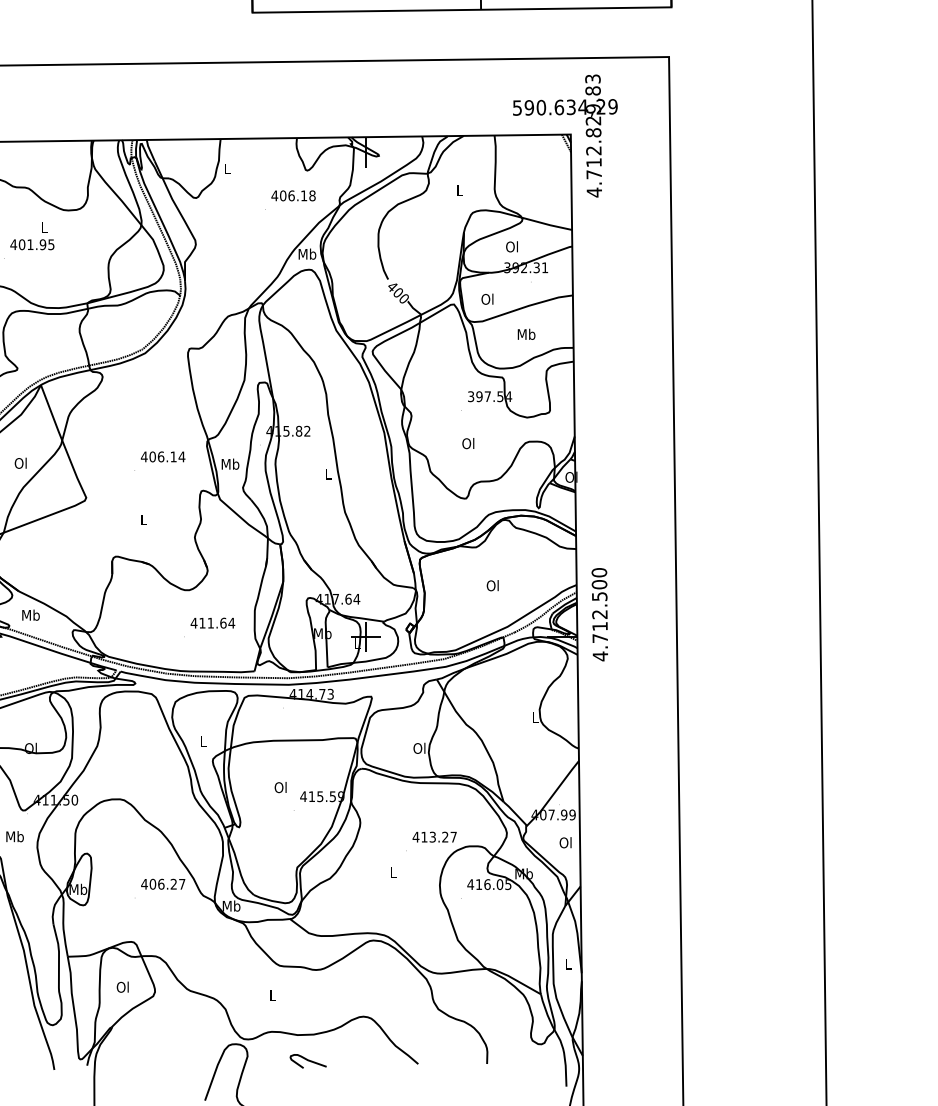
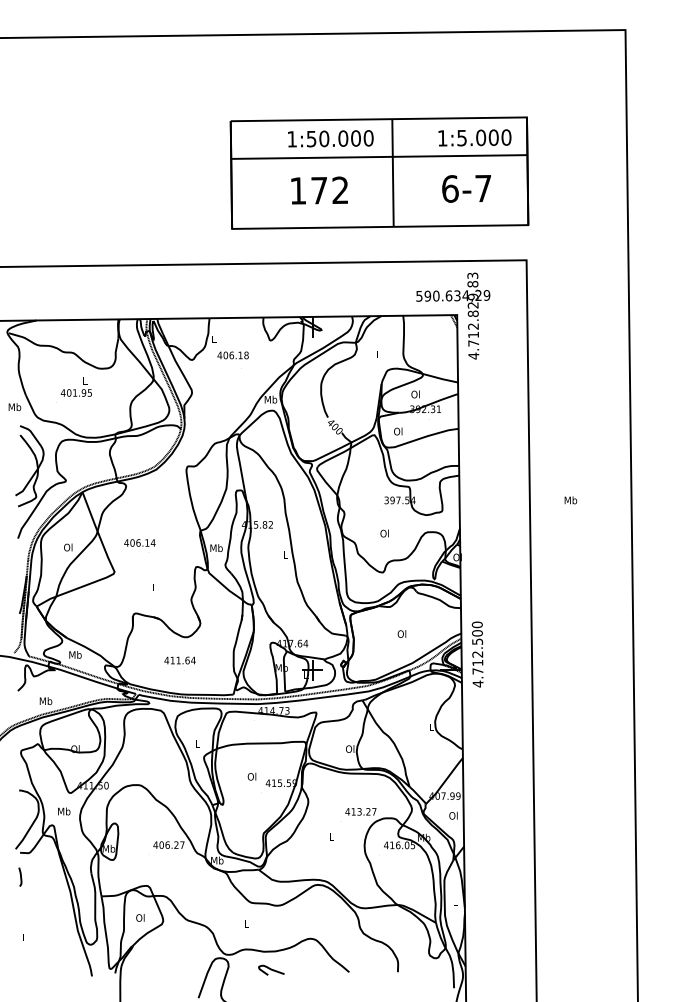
text: (292, 195) -> (232, 355), moved
text: (526, 334) -> (570, 500), moved
text: (162, 456) -> (139, 542), moved
text: (212, 623) -> (179, 660), moved

